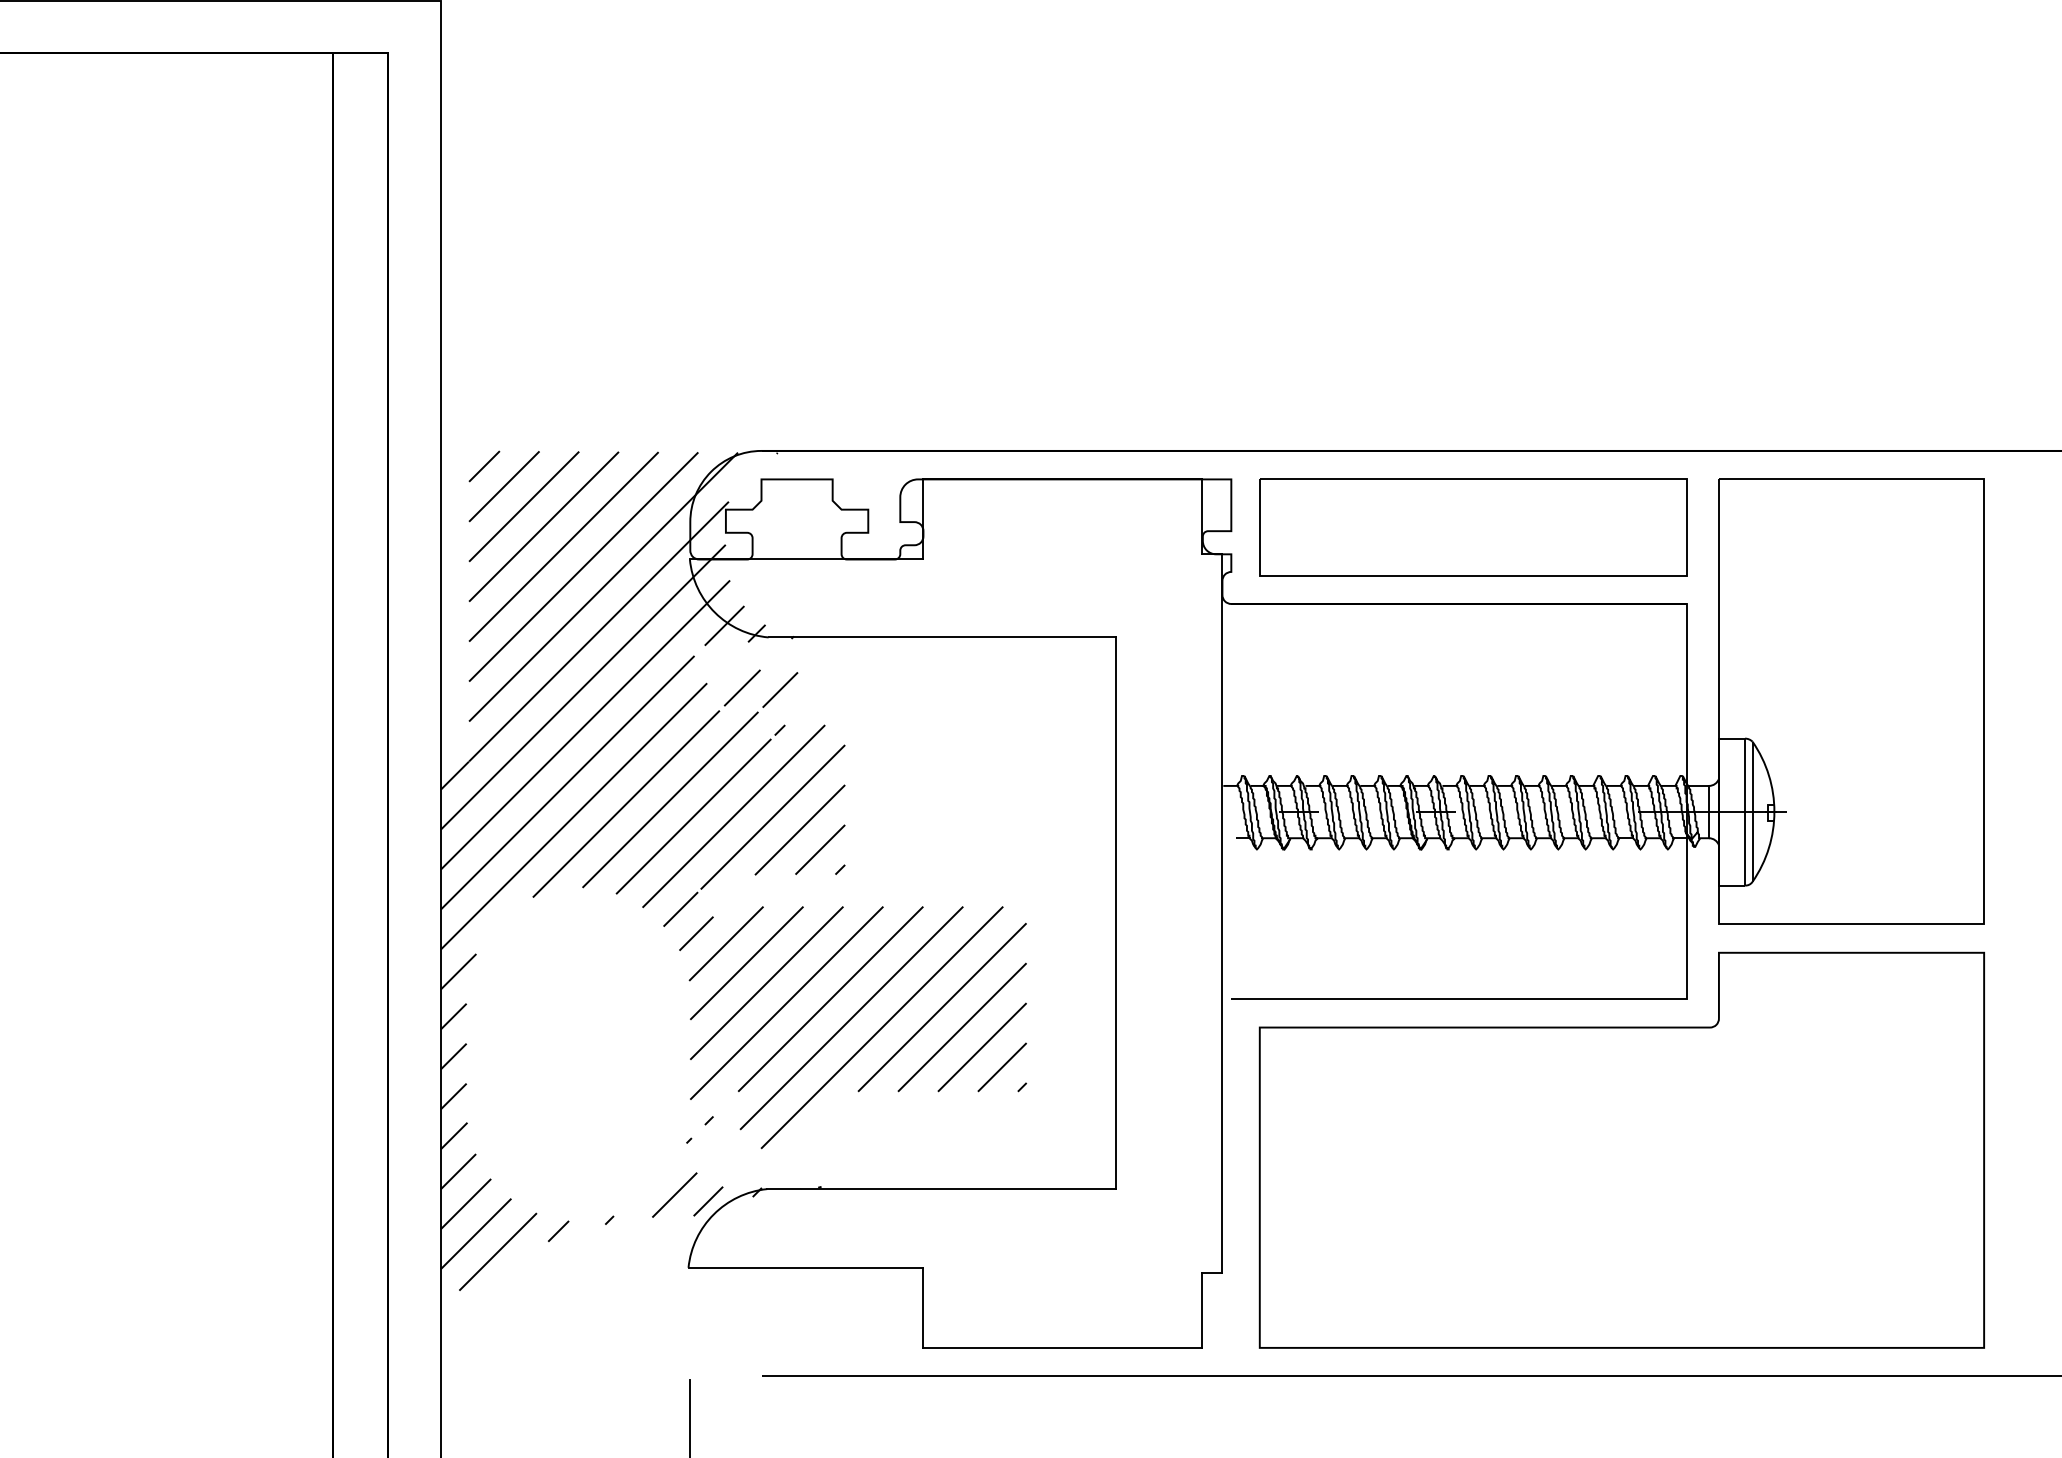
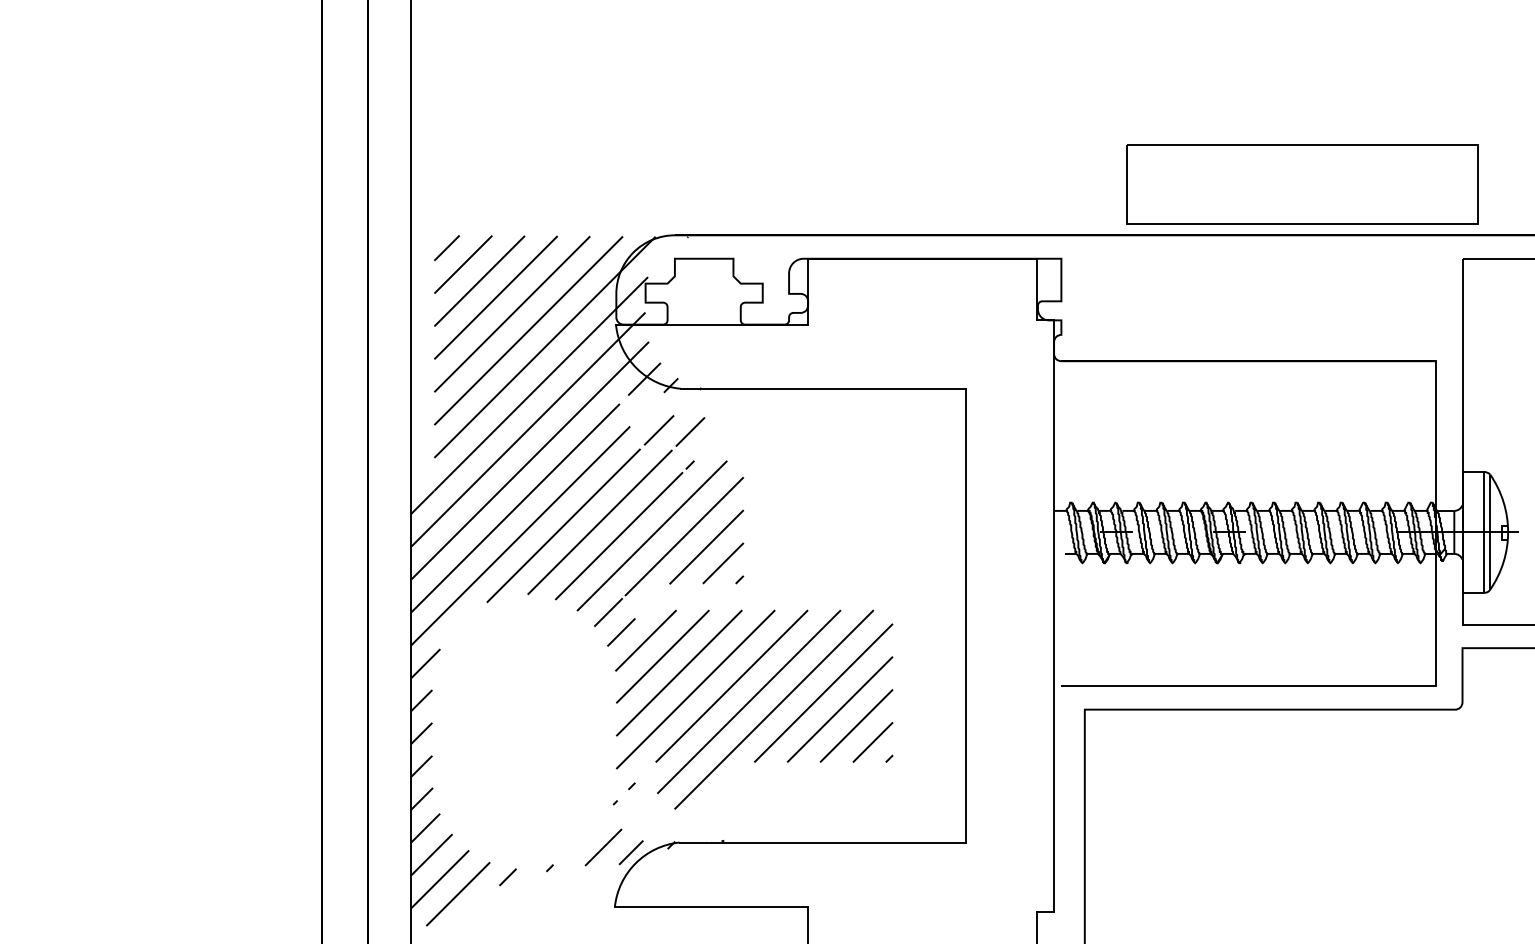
part: (1473, 527) -> (1302, 184), moved

